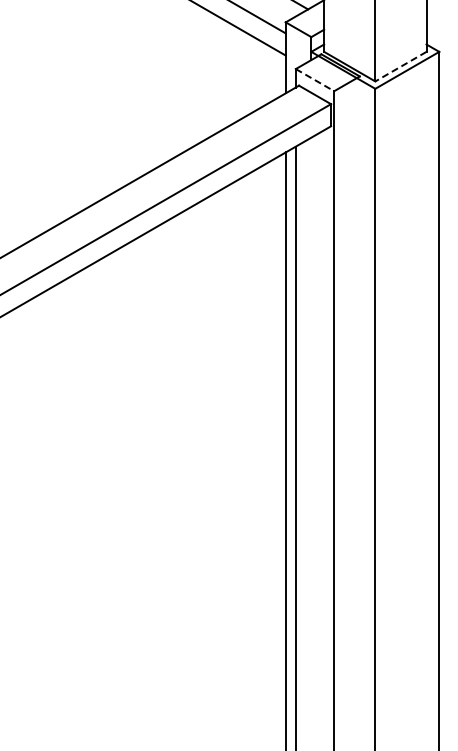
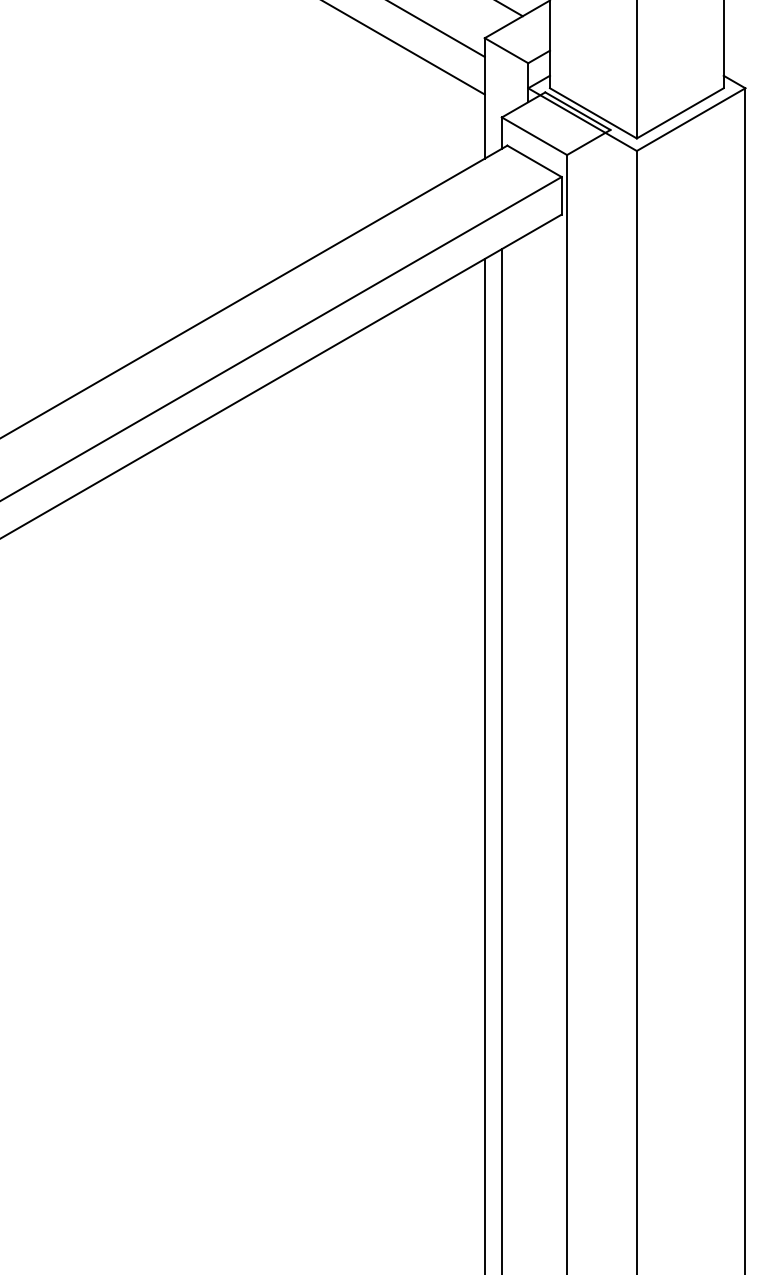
line: (400, 66) -> (679, 113), dashed -> solid
line: (315, 80) -> (535, 136), dashed -> solid

